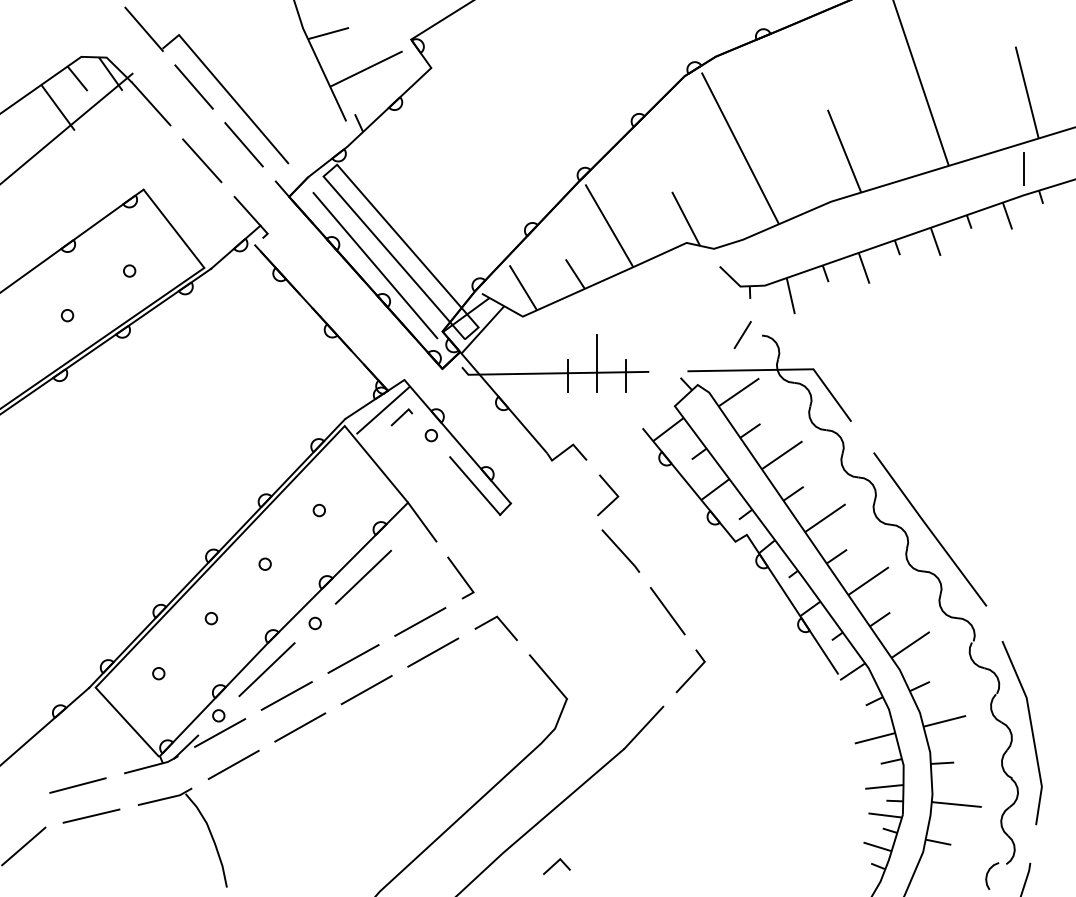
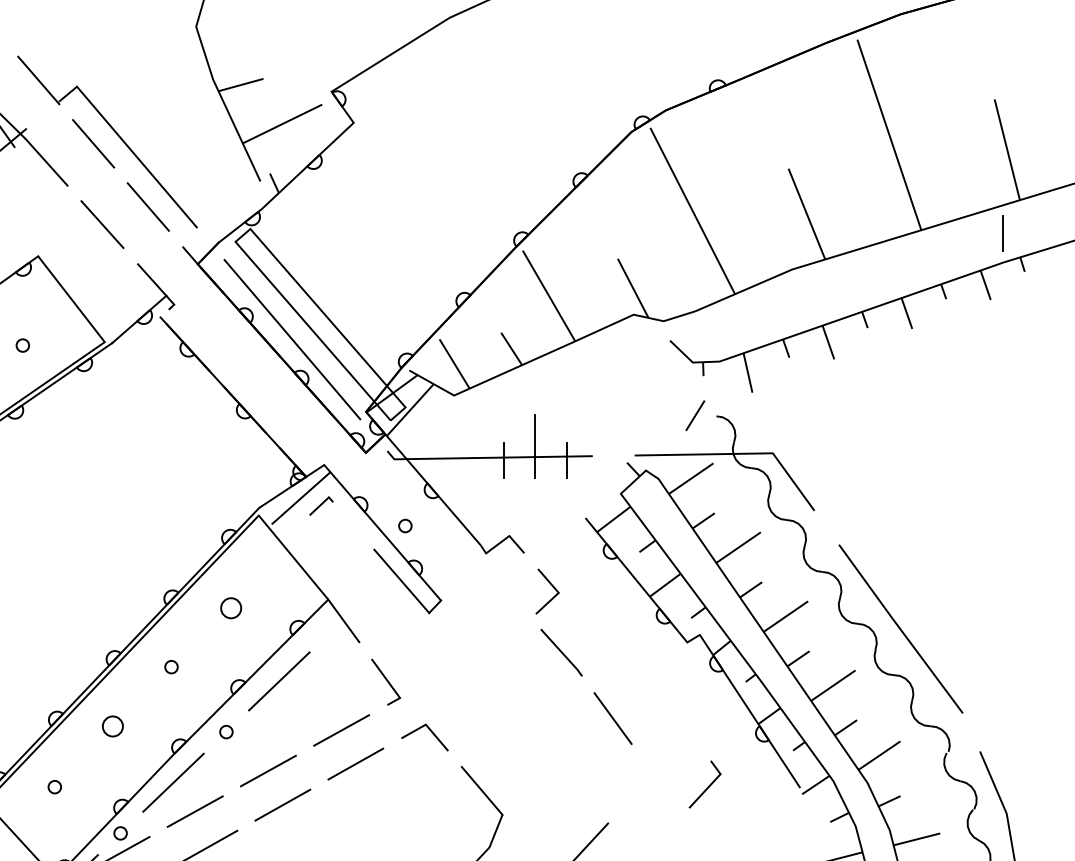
circle: (430, 435) -> (404, 525), moved
circle: (318, 510) -> (229, 608), size x1.6
circle: (210, 618) -> (111, 726), size x1.6
line: (692, 673) -> (707, 786), moved

